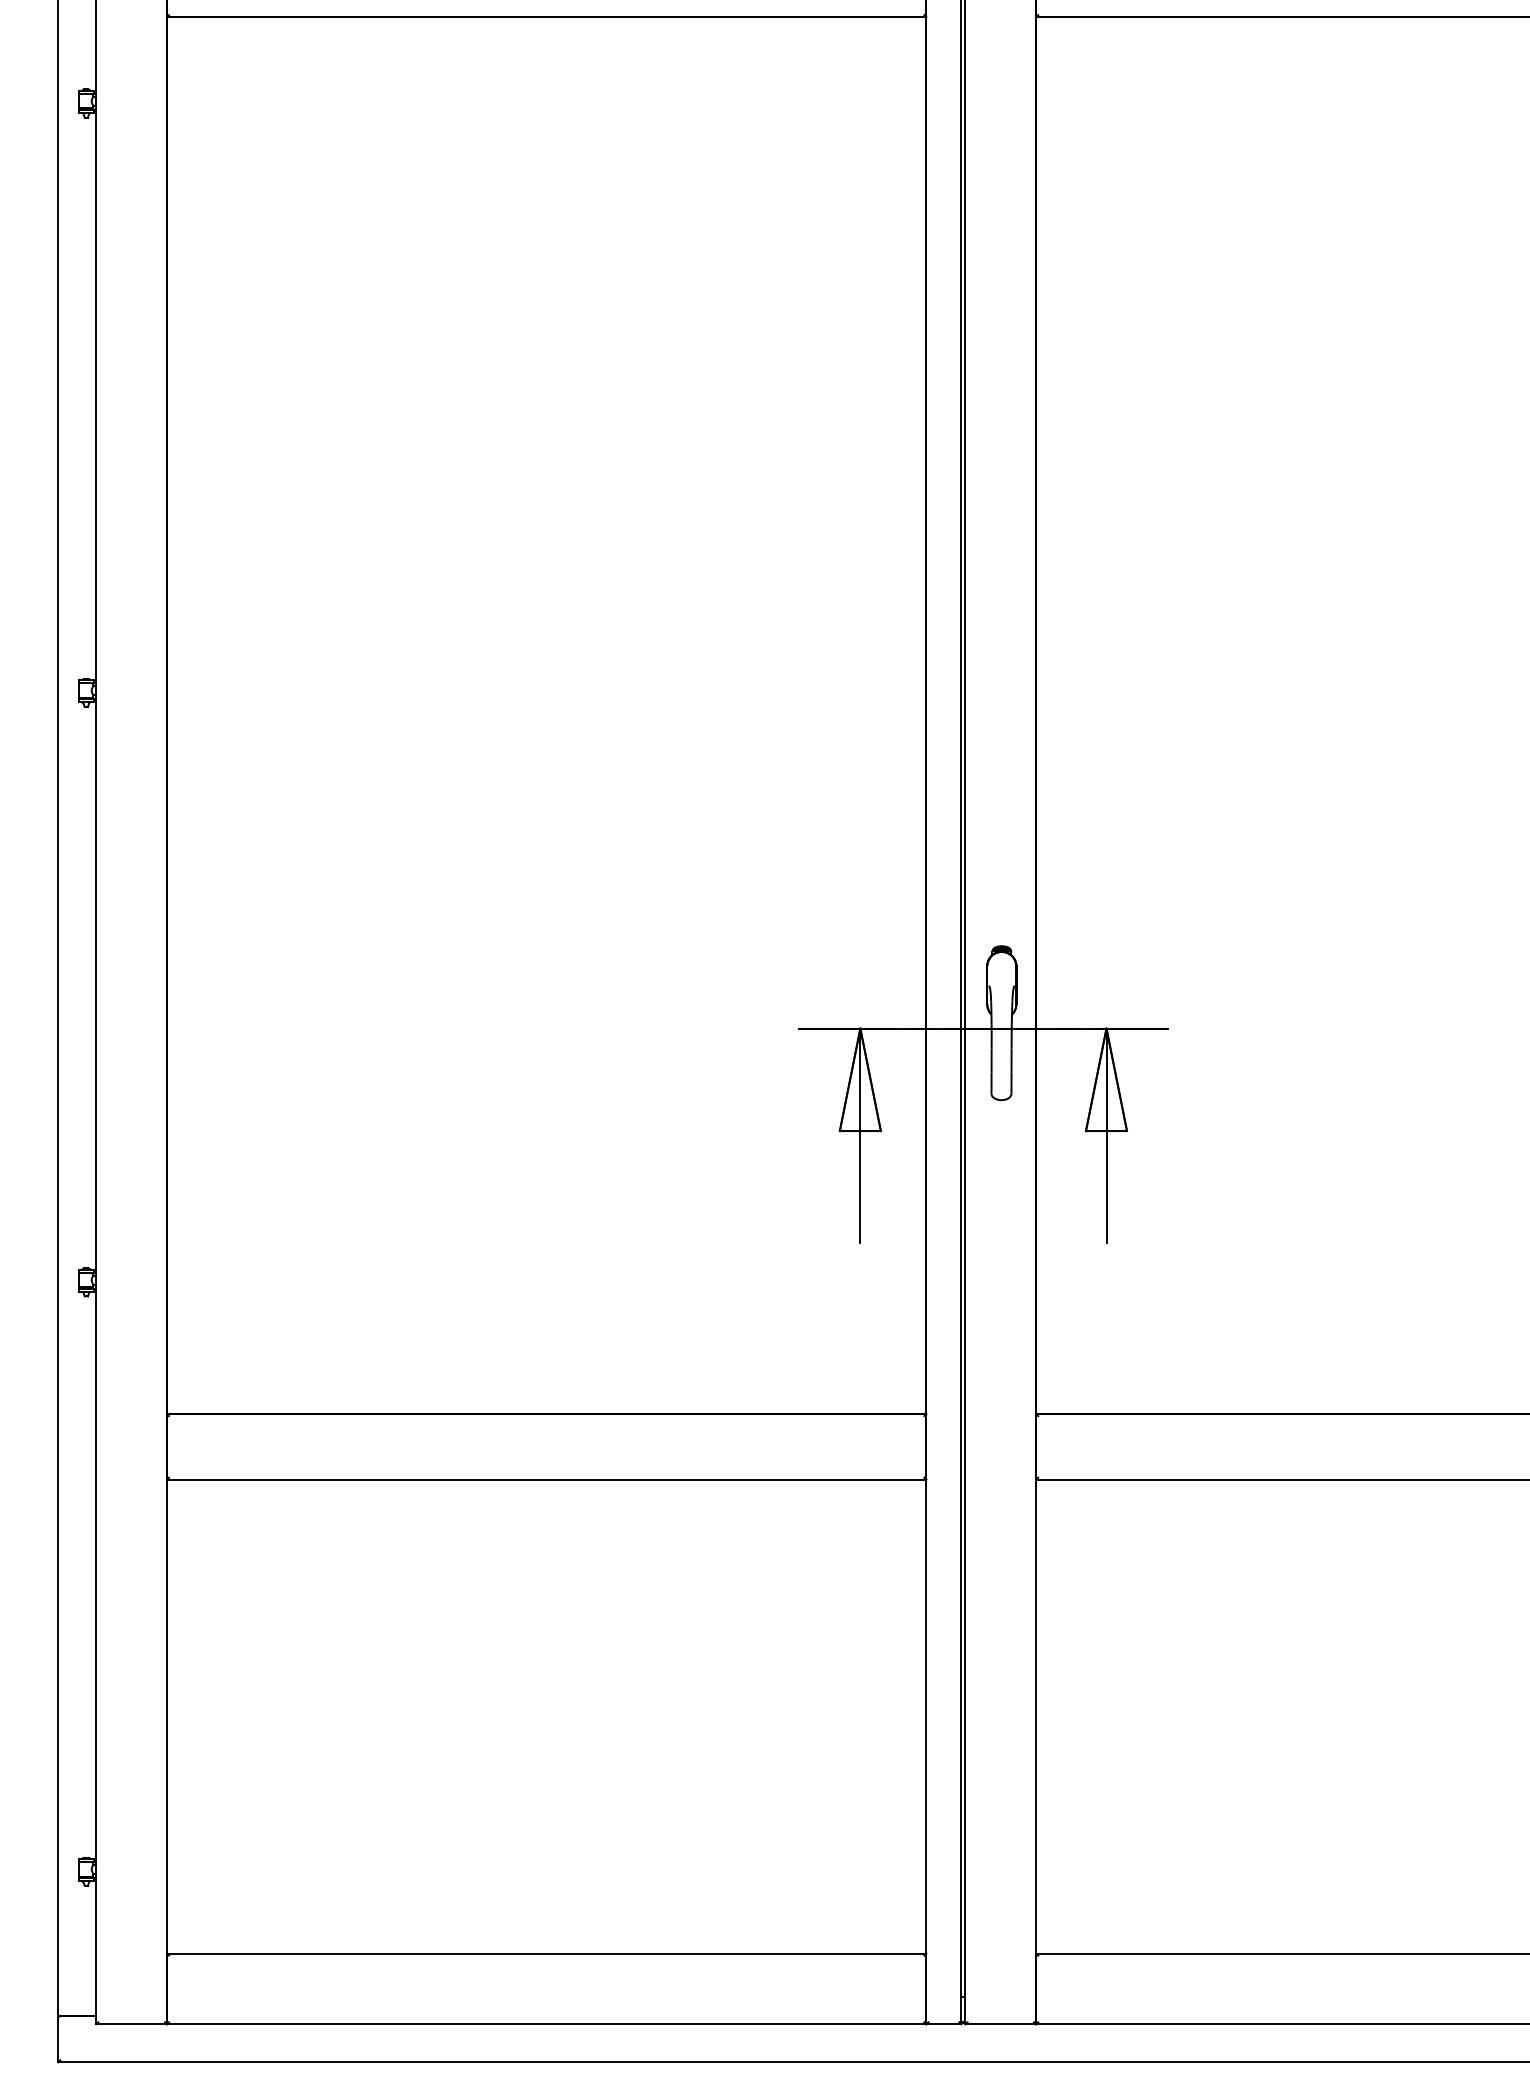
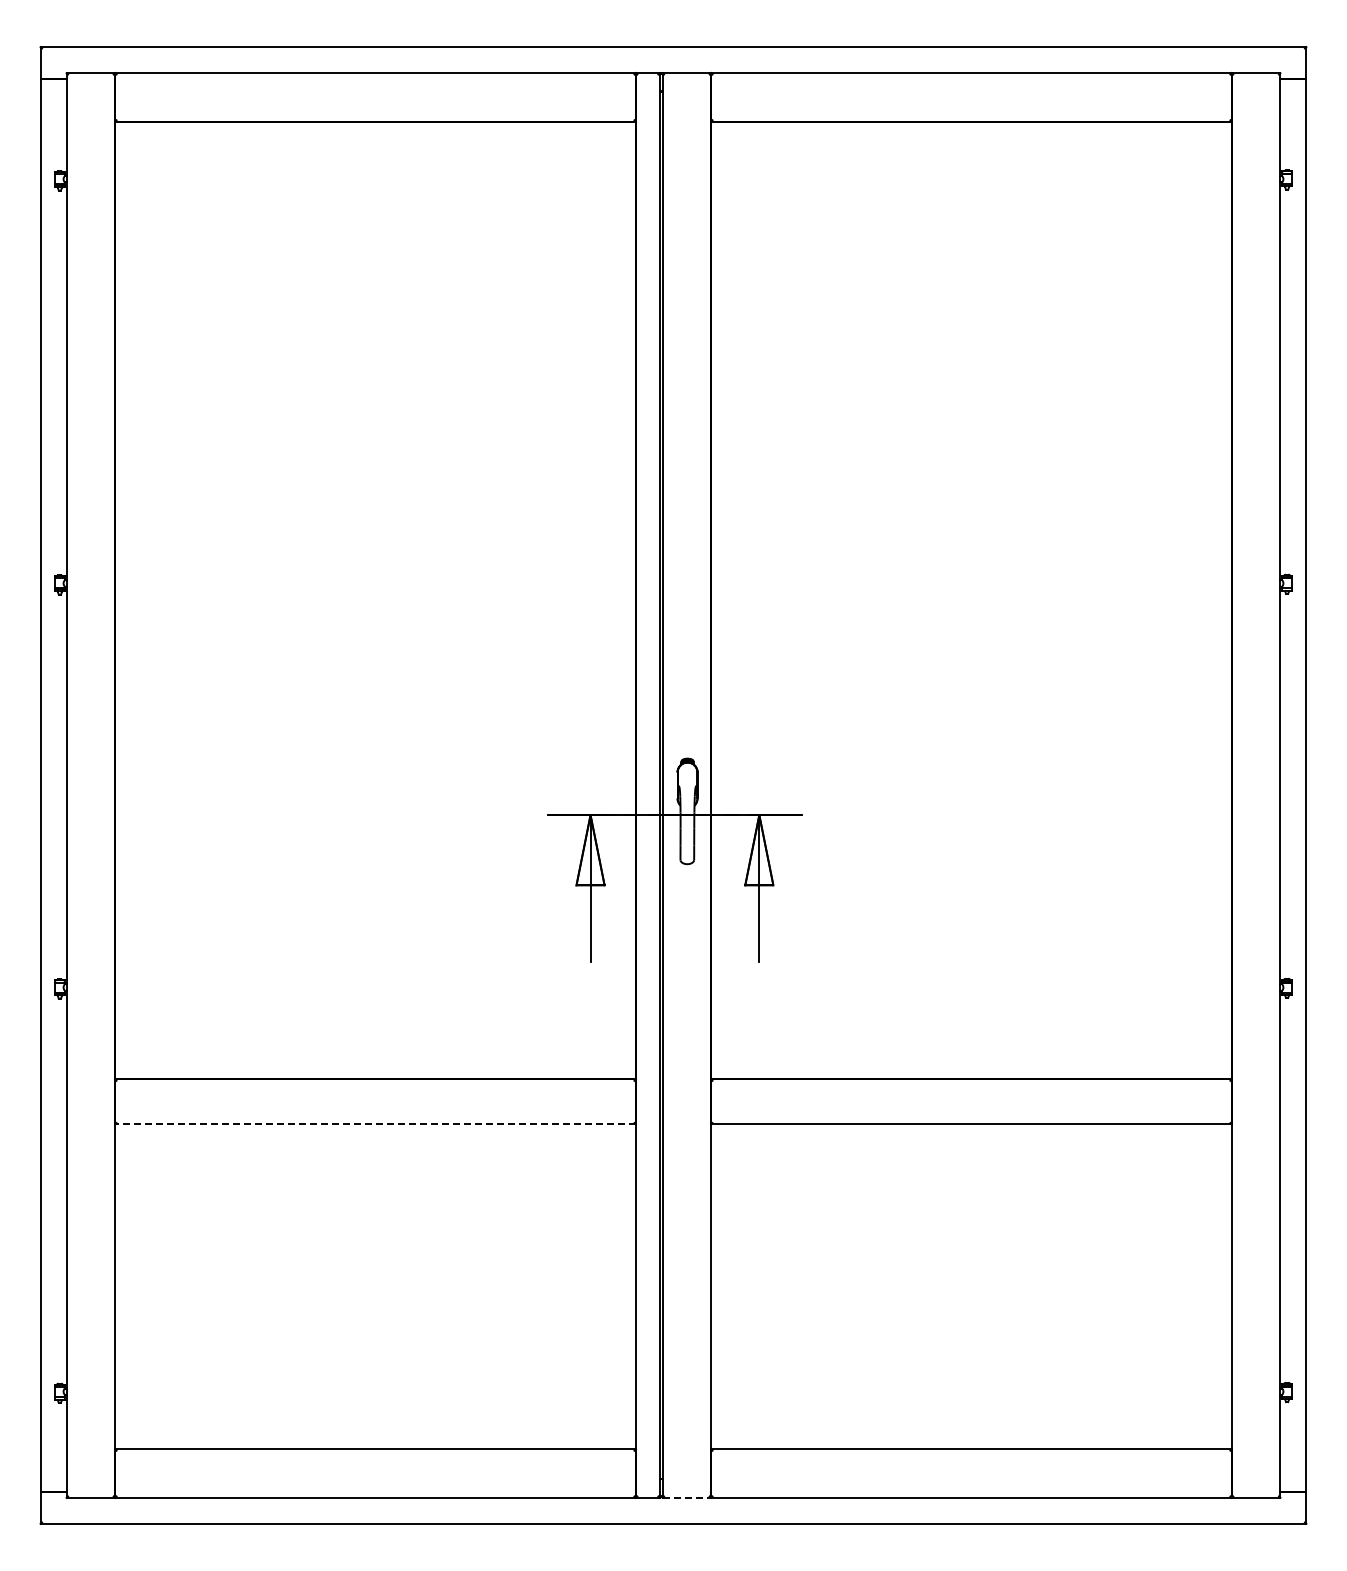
line: (546, 1479) -> (375, 1124), solid -> dashed
line: (1001, 2023) -> (687, 1497), solid -> dashed

